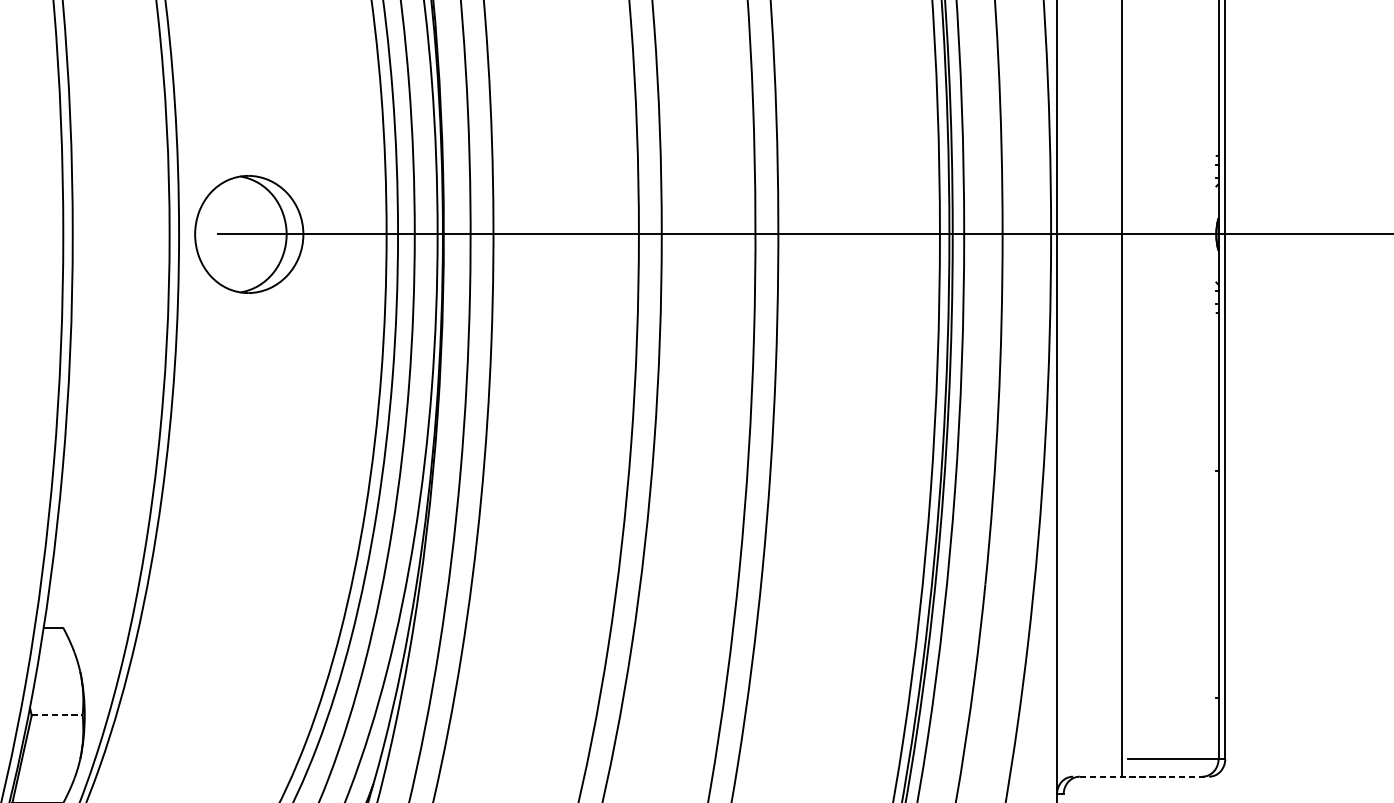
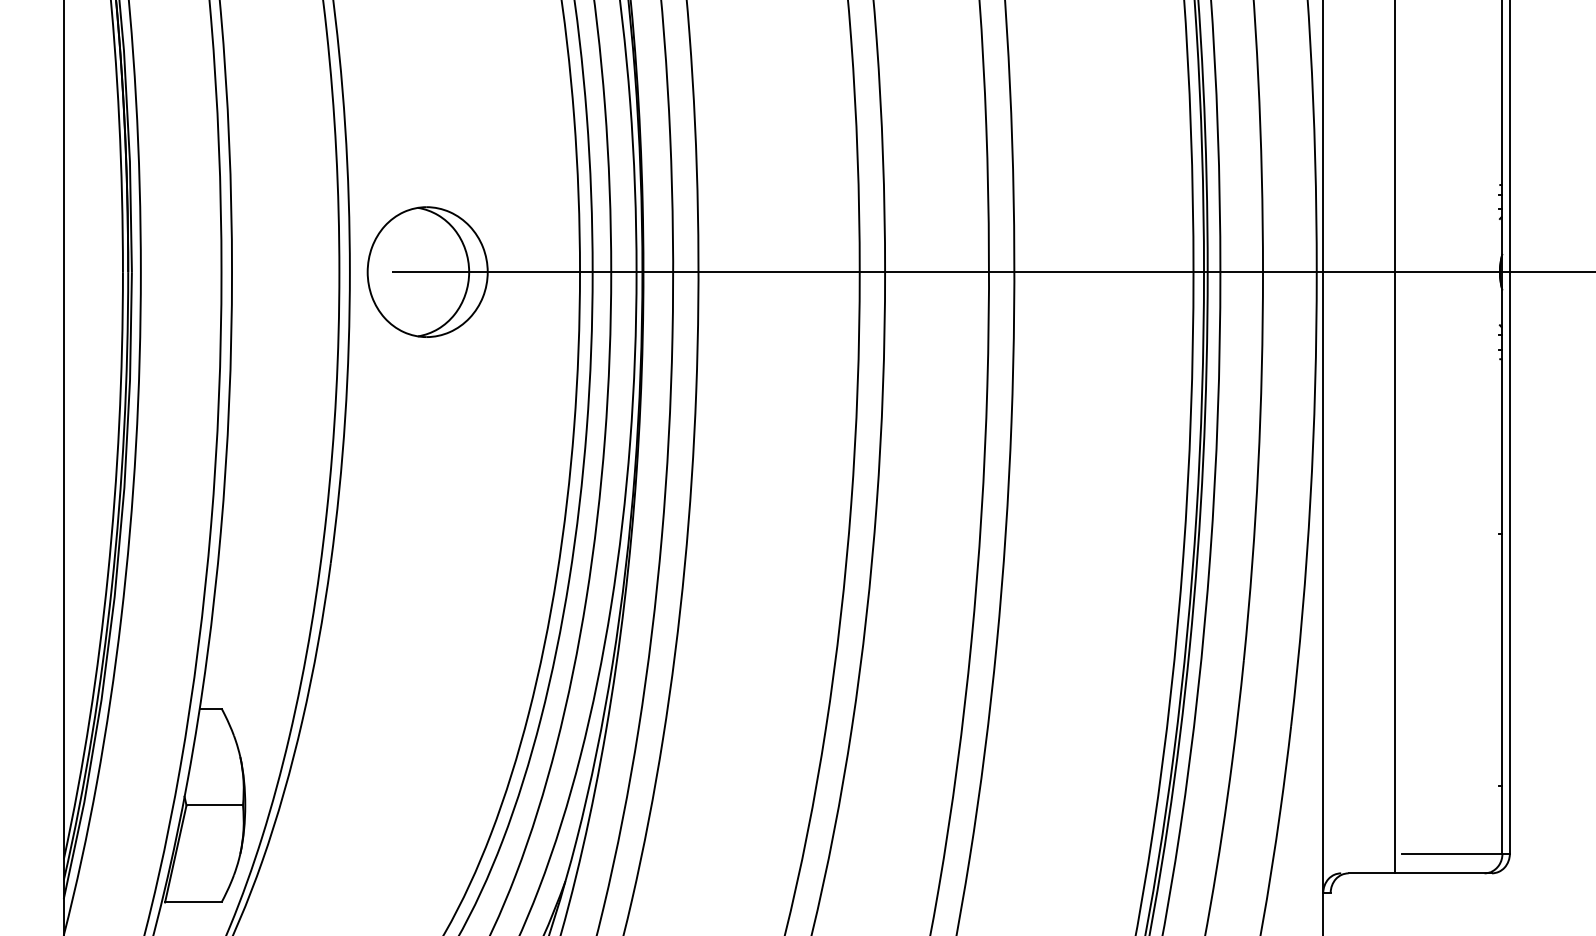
line: (57, 715) -> (215, 805), dashed -> solid
line: (1144, 776) -> (1420, 873), dashed -> solid

